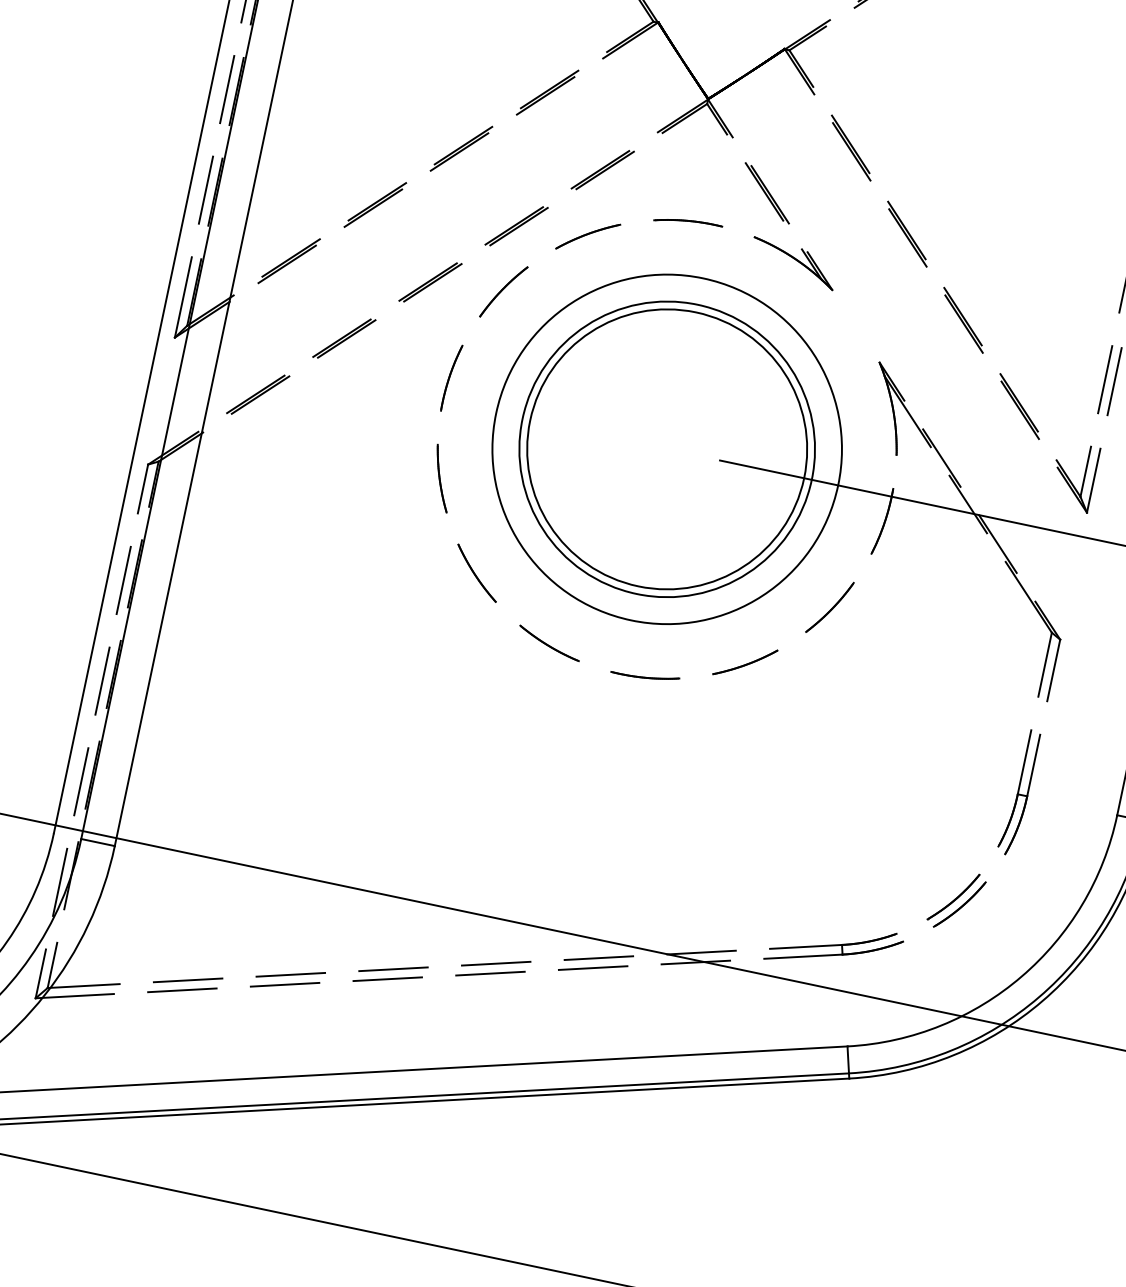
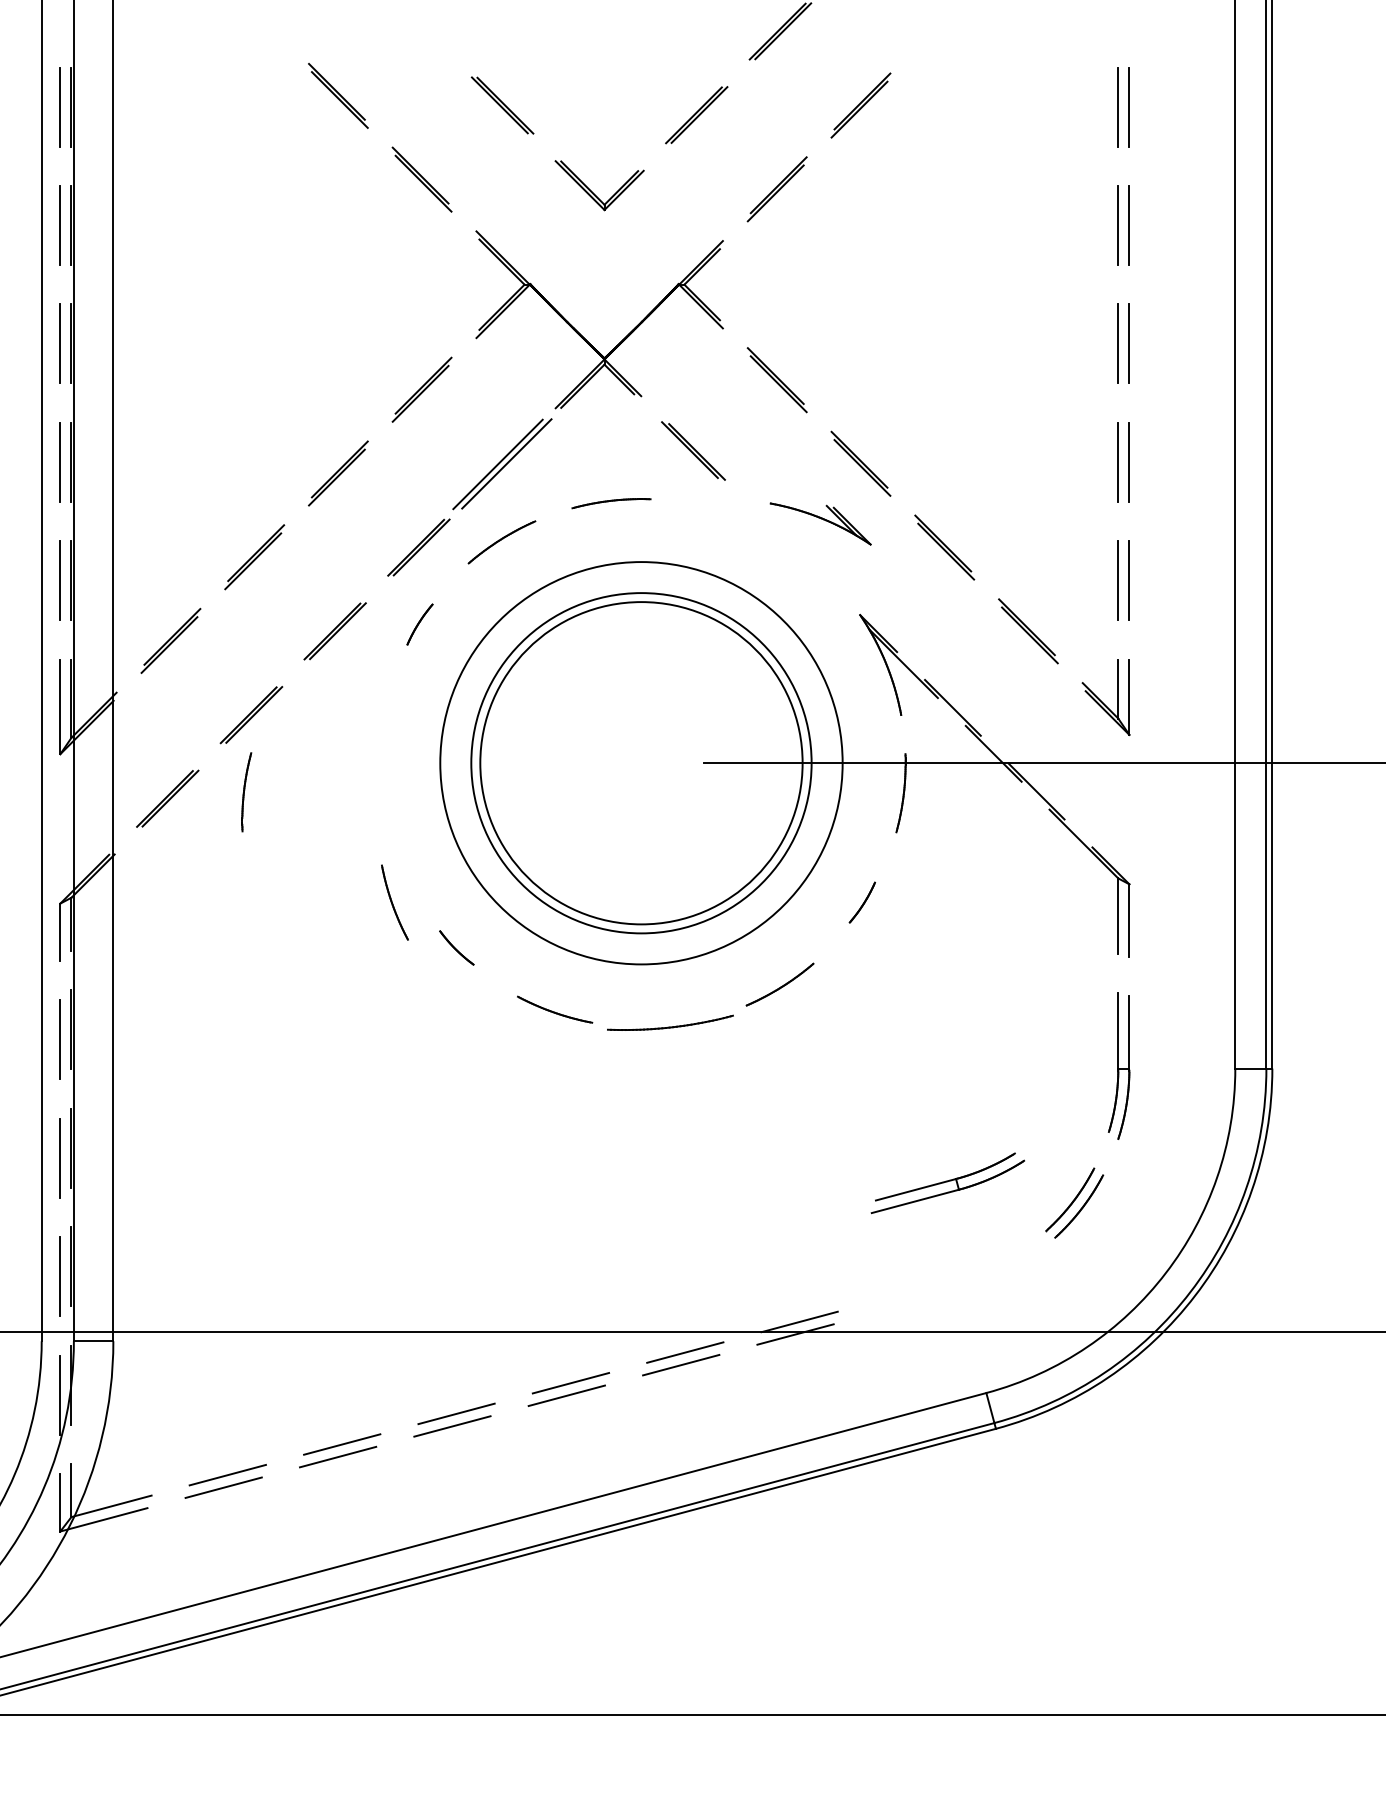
part: (602, 169) -> (502, 463), size x1.6
part: (793, 263) -> (820, 523), moved
part: (503, 291) -> (419, 624), size x0.6
part: (451, 378) -> (246, 792), moved
part: (441, 478) -> (394, 902), moved
part: (476, 572) -> (456, 947), size x0.6
part: (830, 607) -> (862, 902), size x0.6
part: (645, 674) -> (670, 1022), size x1.6
part: (833, 947) -> (947, 1183), moved

